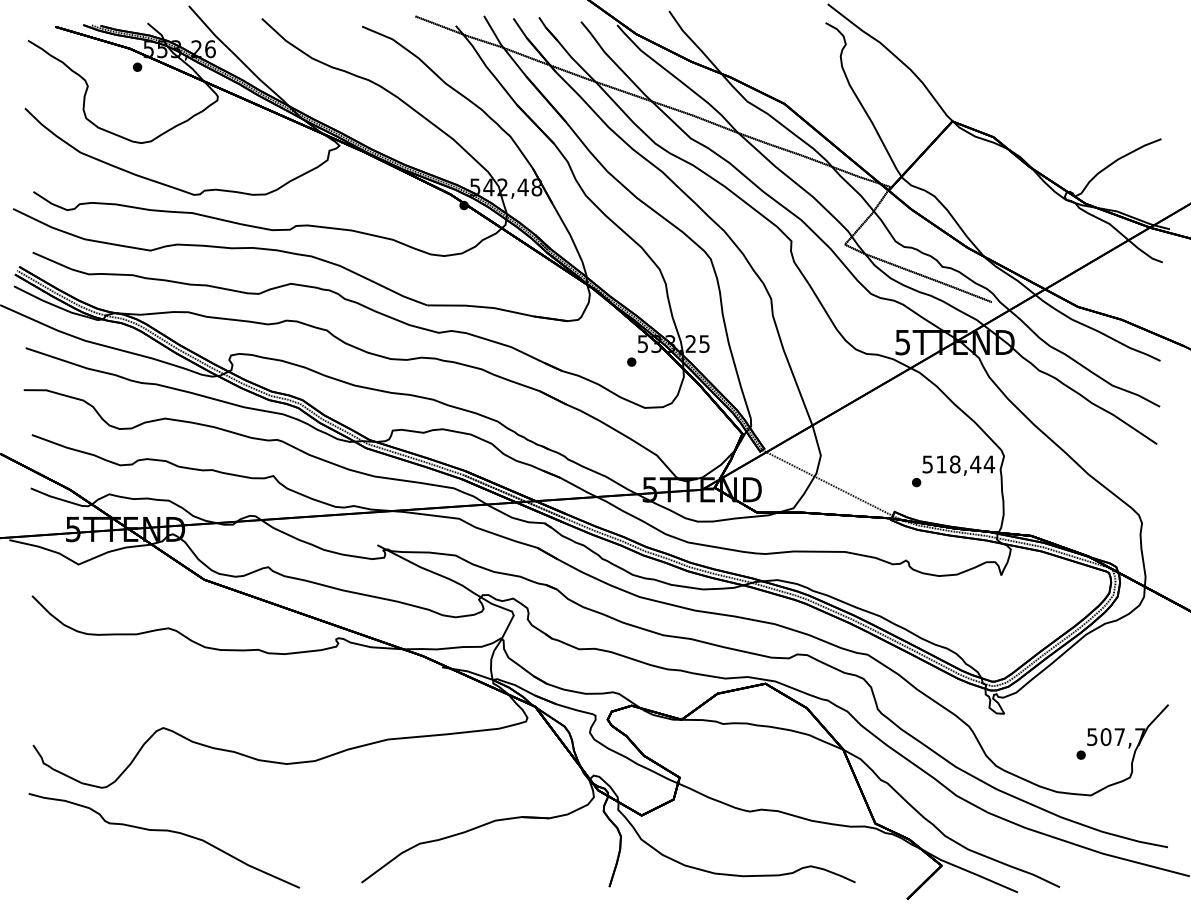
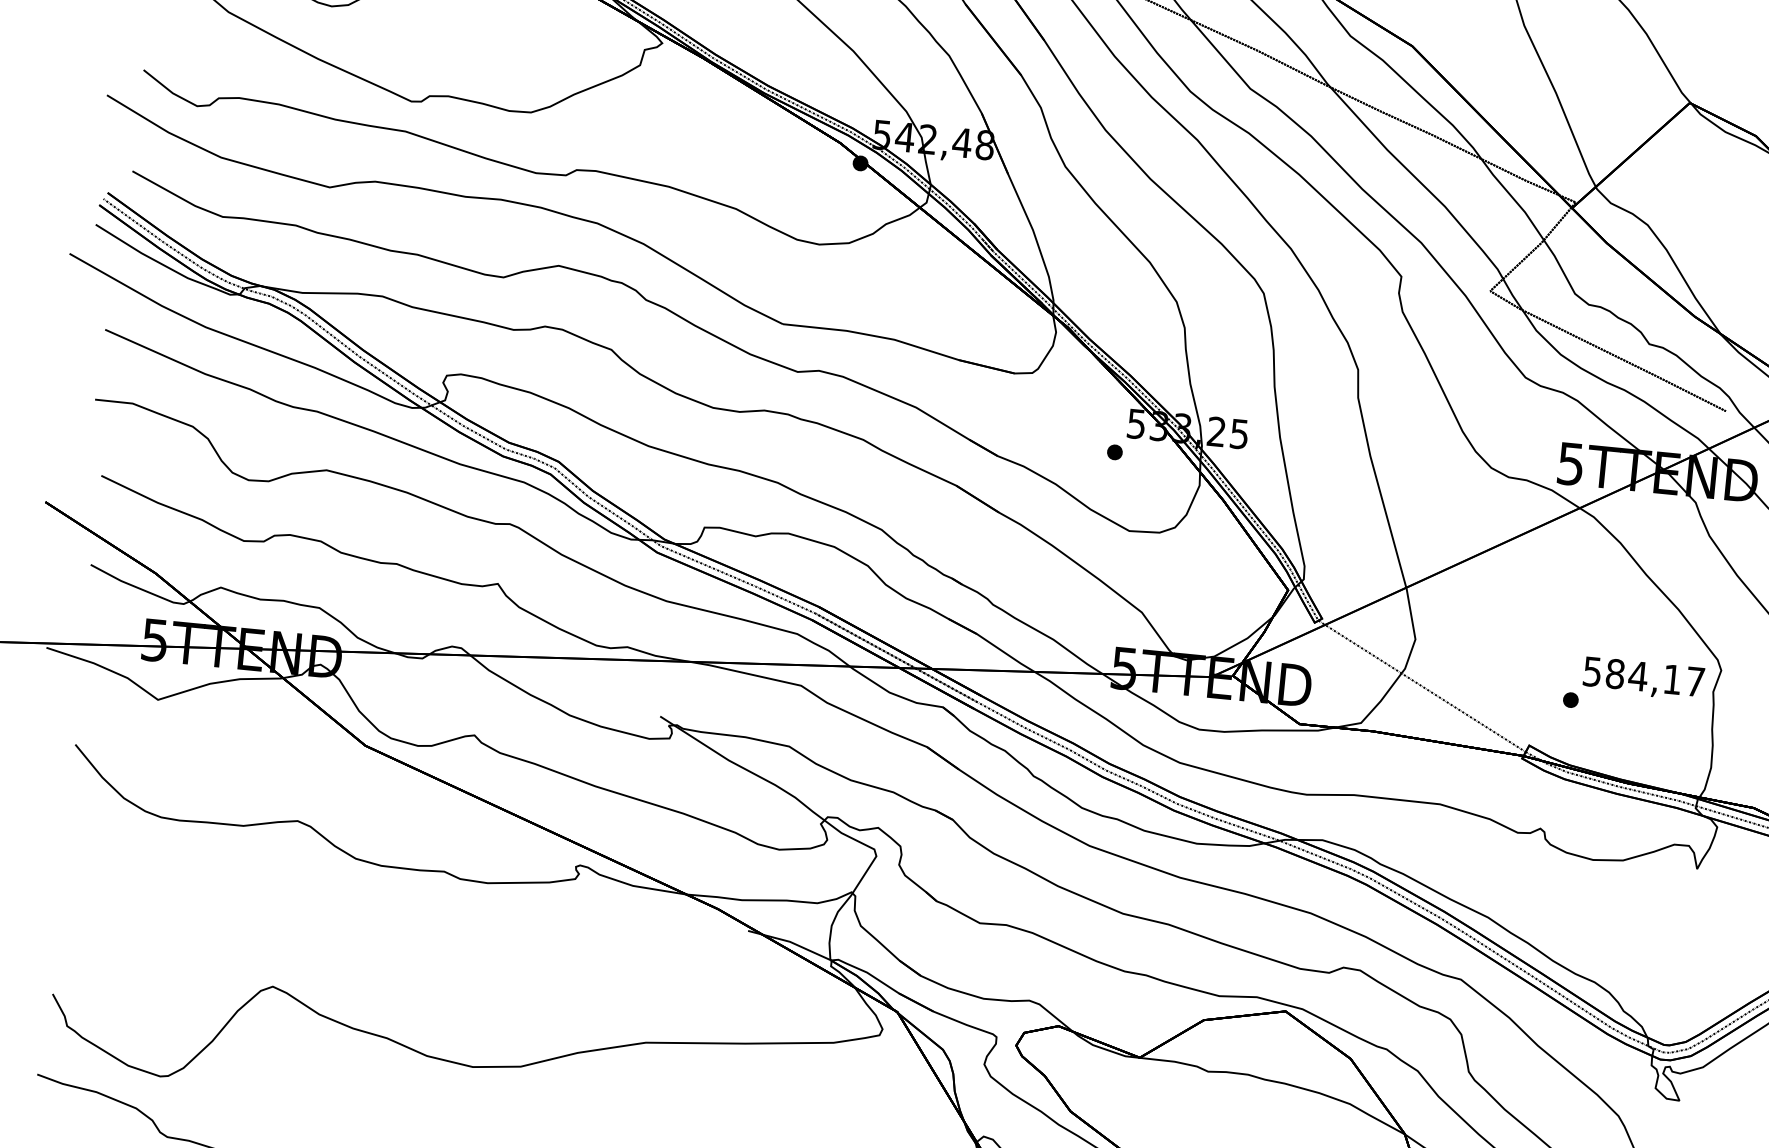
text: (965, 464) -> (1655, 677), 518,44 -> 584,17

